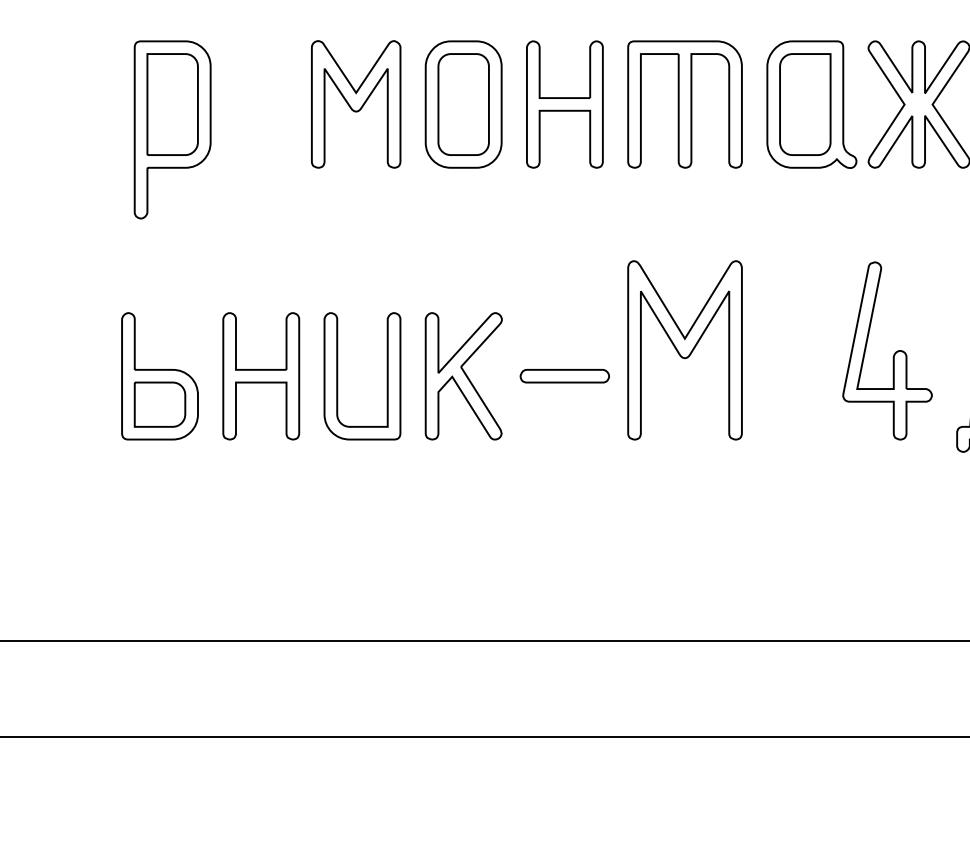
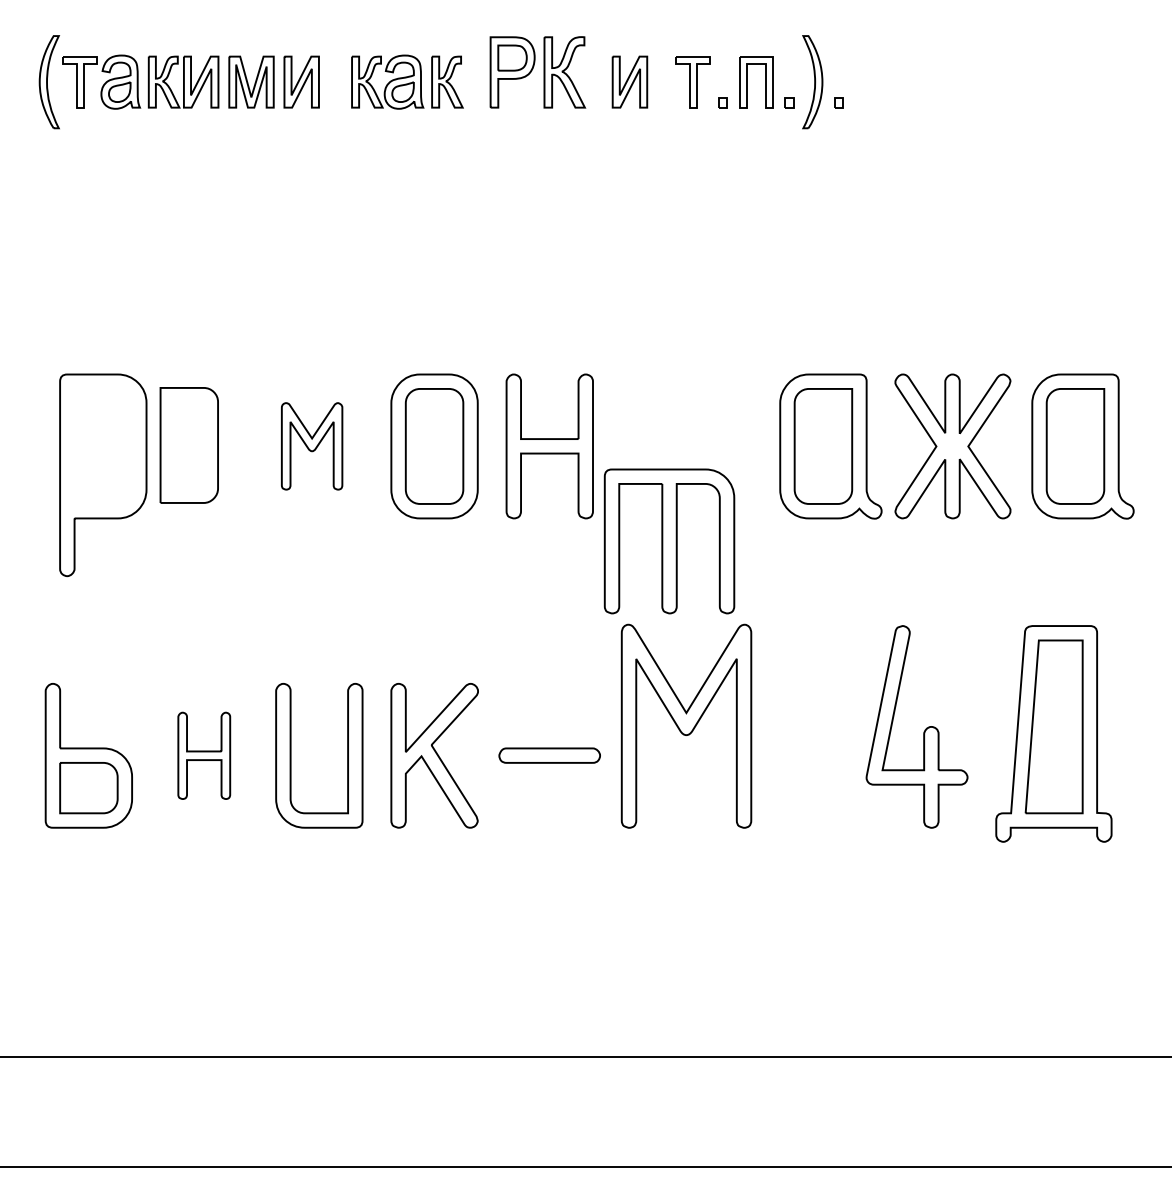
part: (171, 104) -> (188, 445), moved
part: (355, 104) -> (311, 446), size x0.6
part: (685, 104) -> (669, 541), moved
part: (261, 376) -> (204, 755), size x0.6

